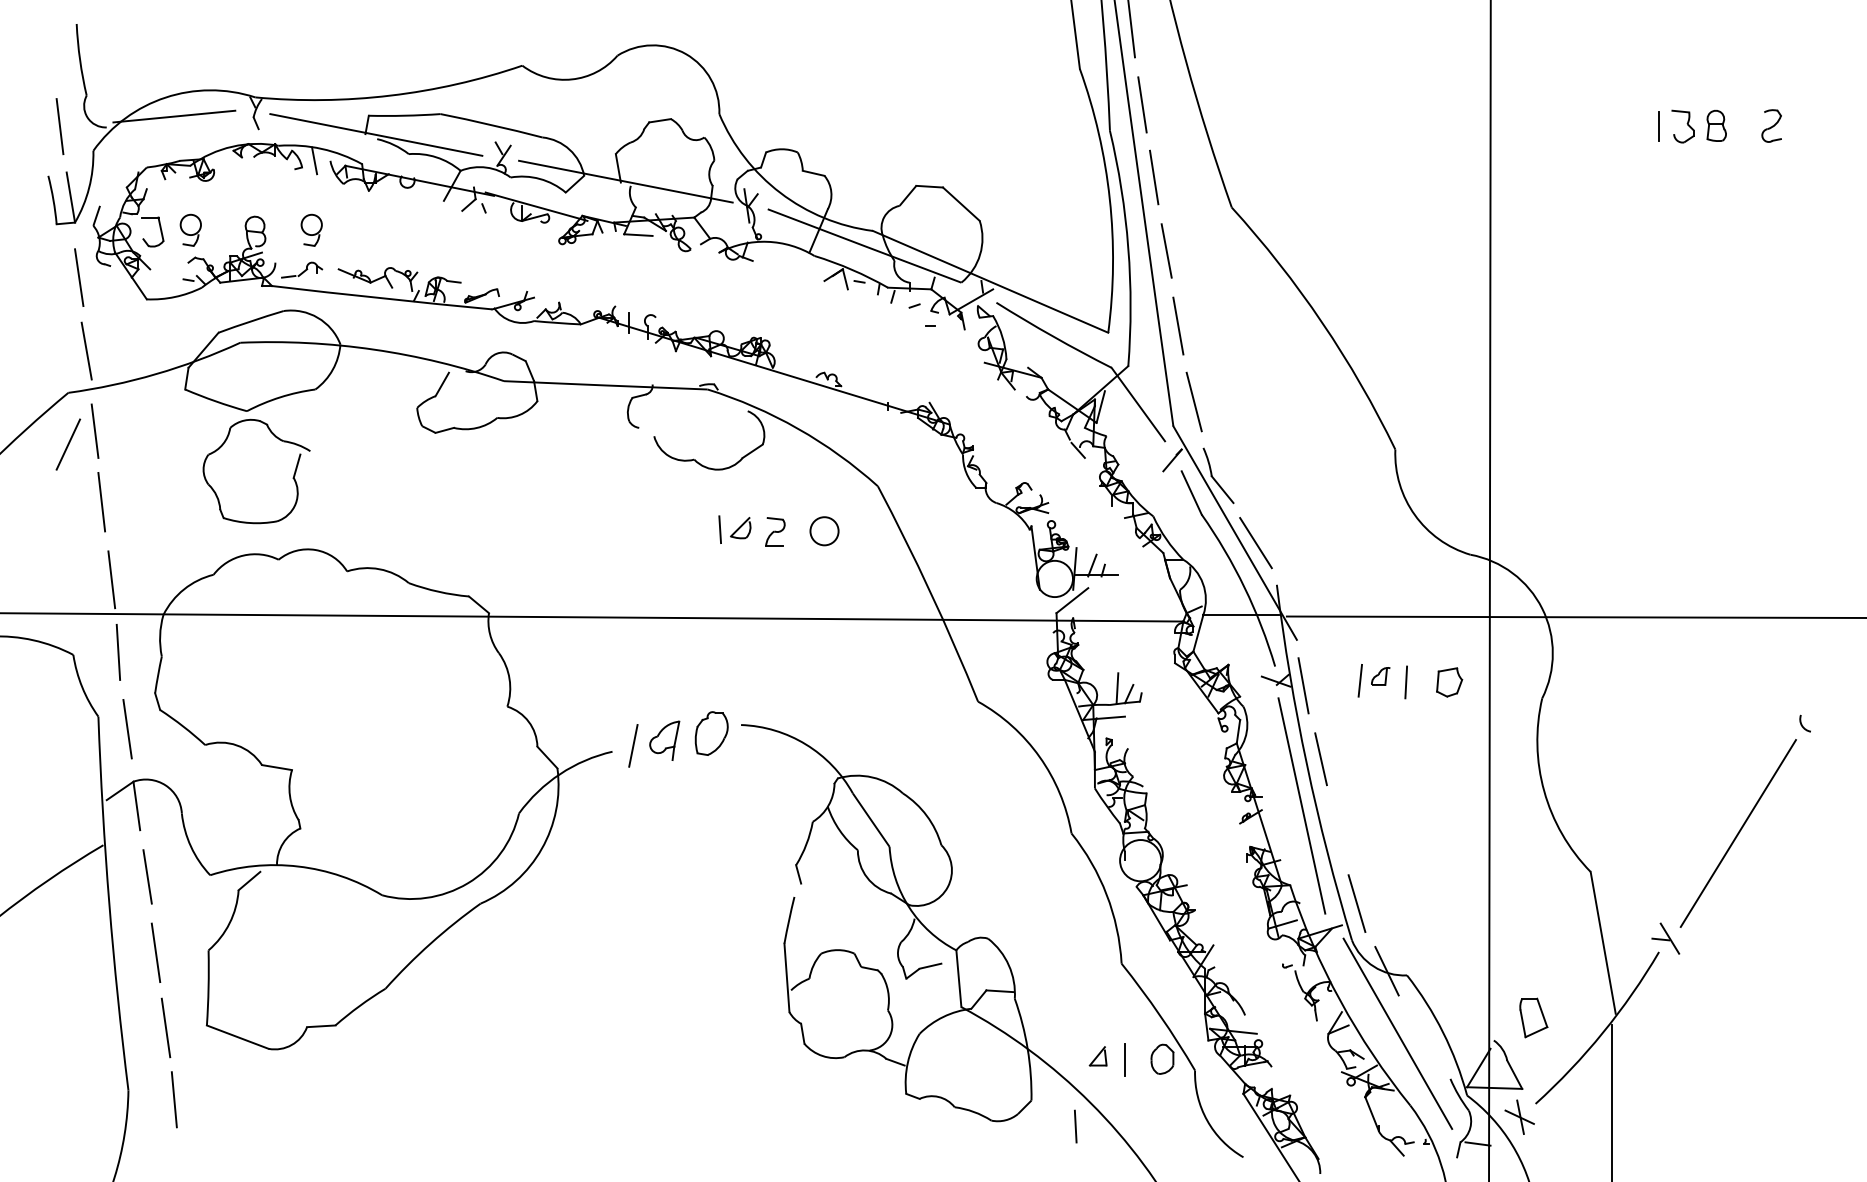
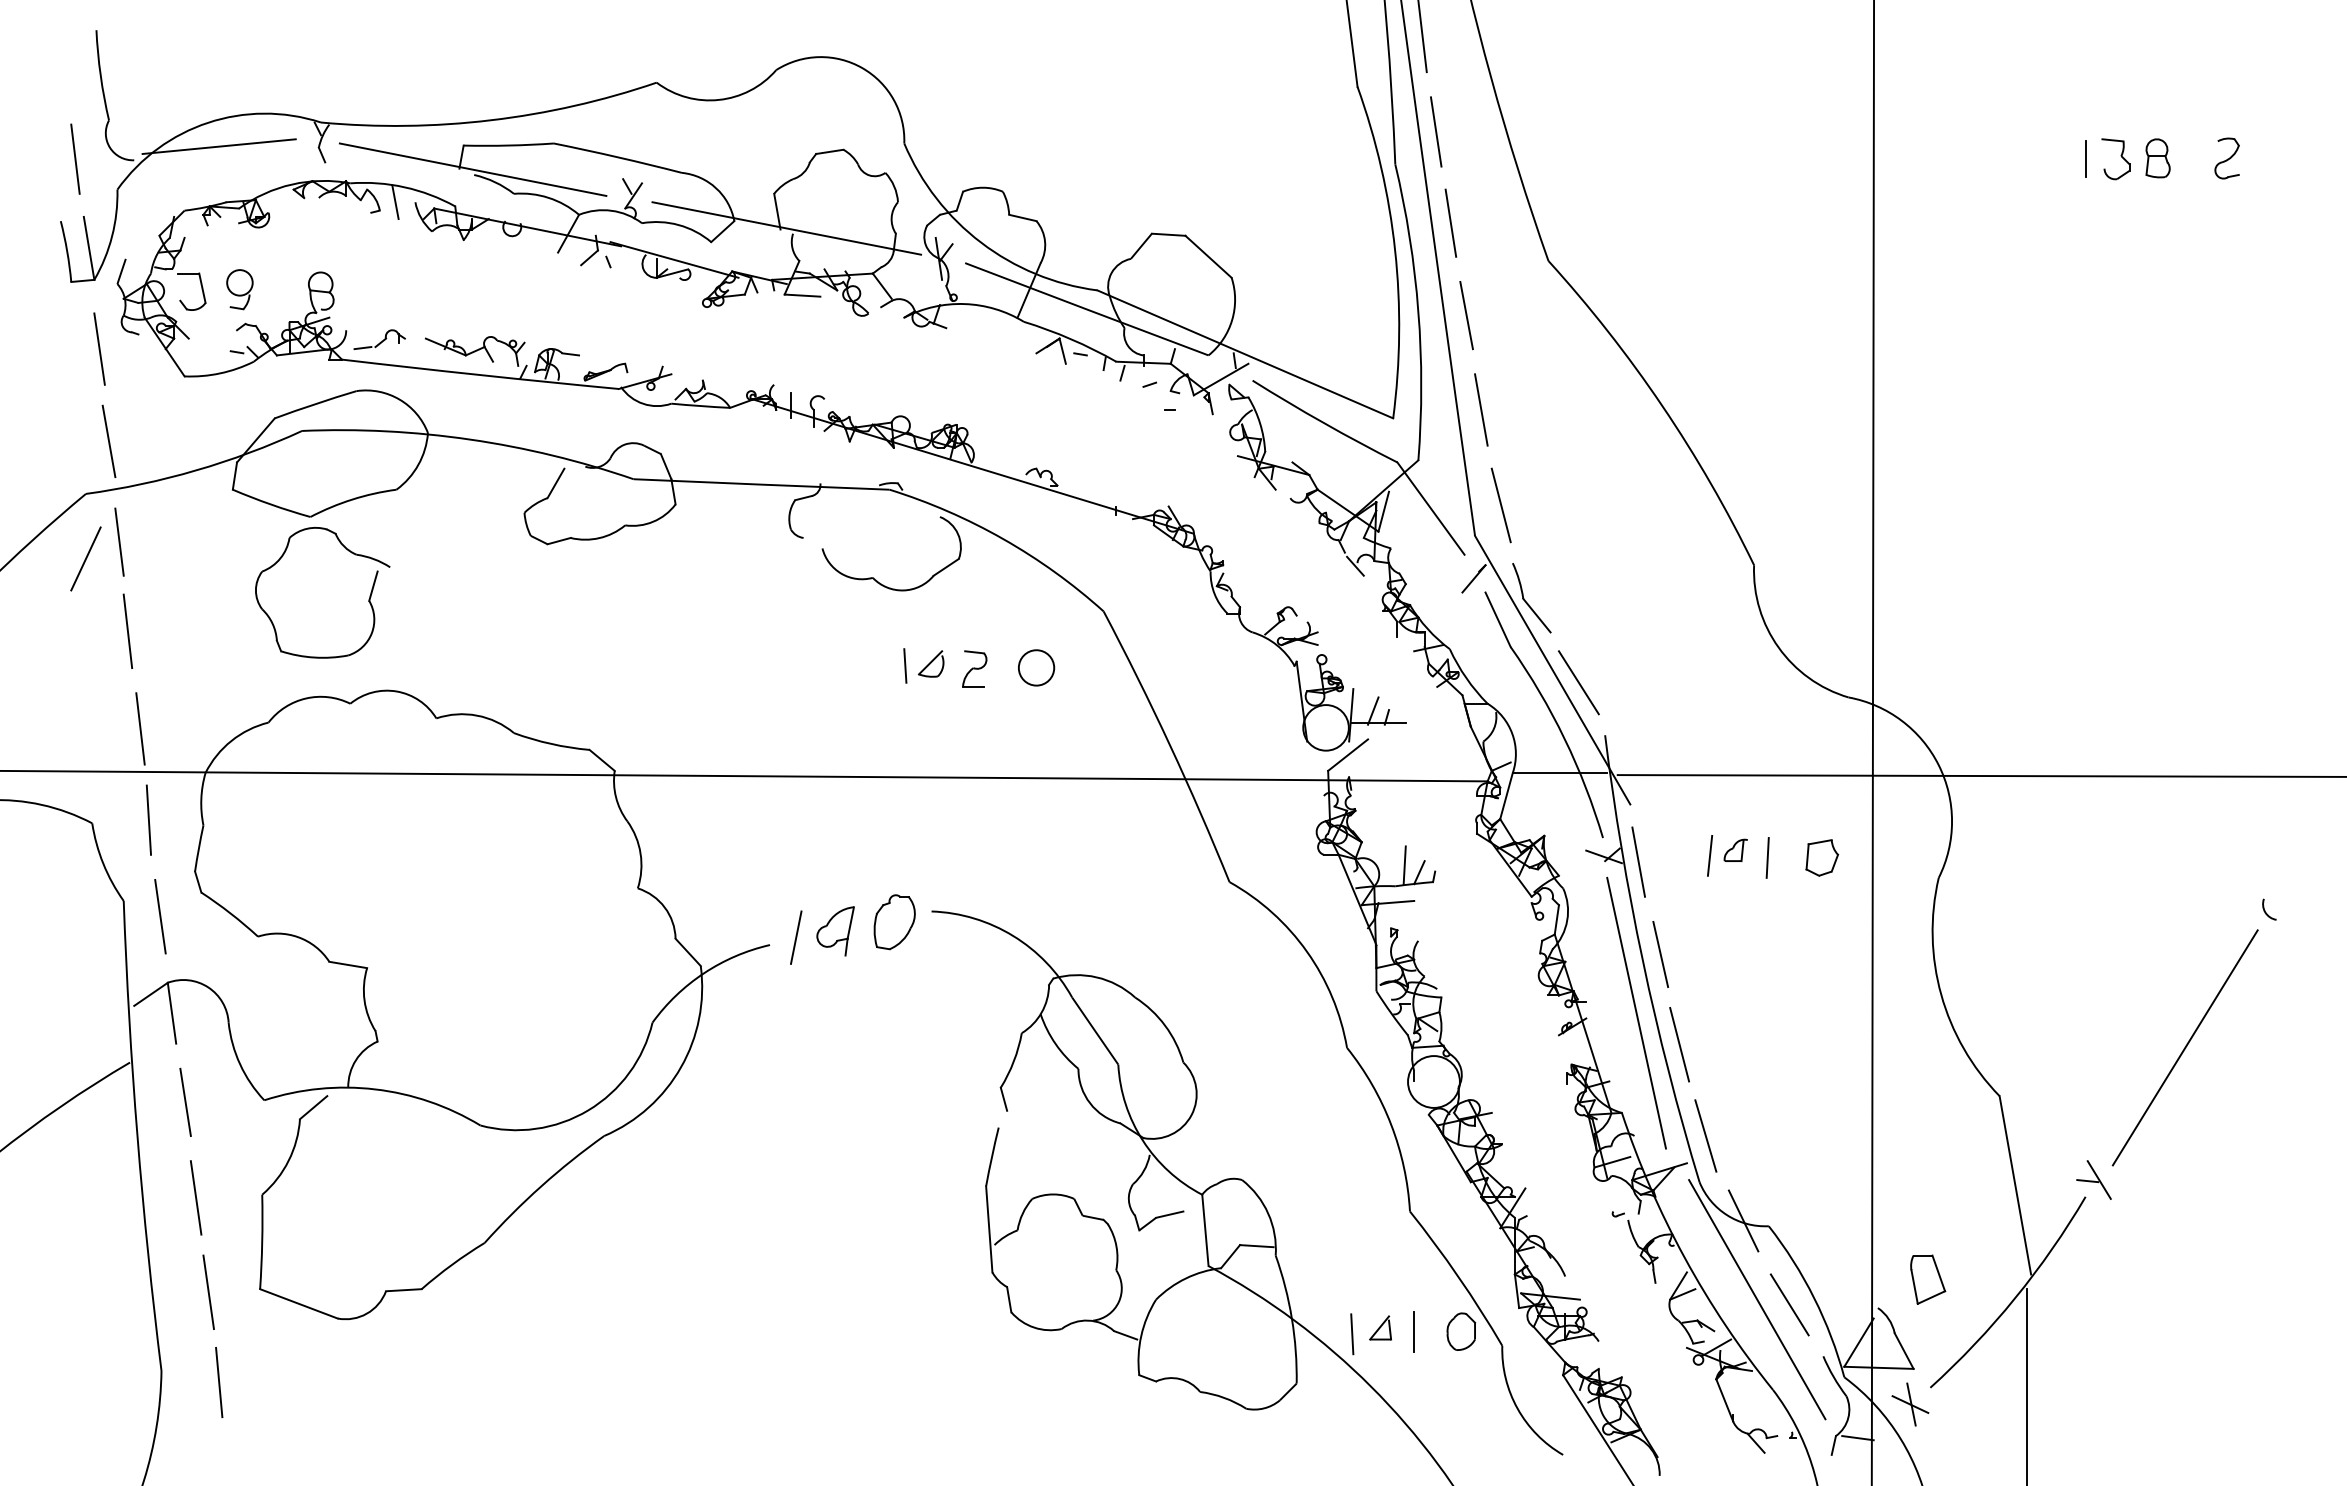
part: (311, 230) -> (391, 289), removed
line: (1336, 830) -> (1679, 1044), added
line: (1423, 1037) -> (1789, 1304), added
line: (1075, 1126) -> (1352, 1334), moved

